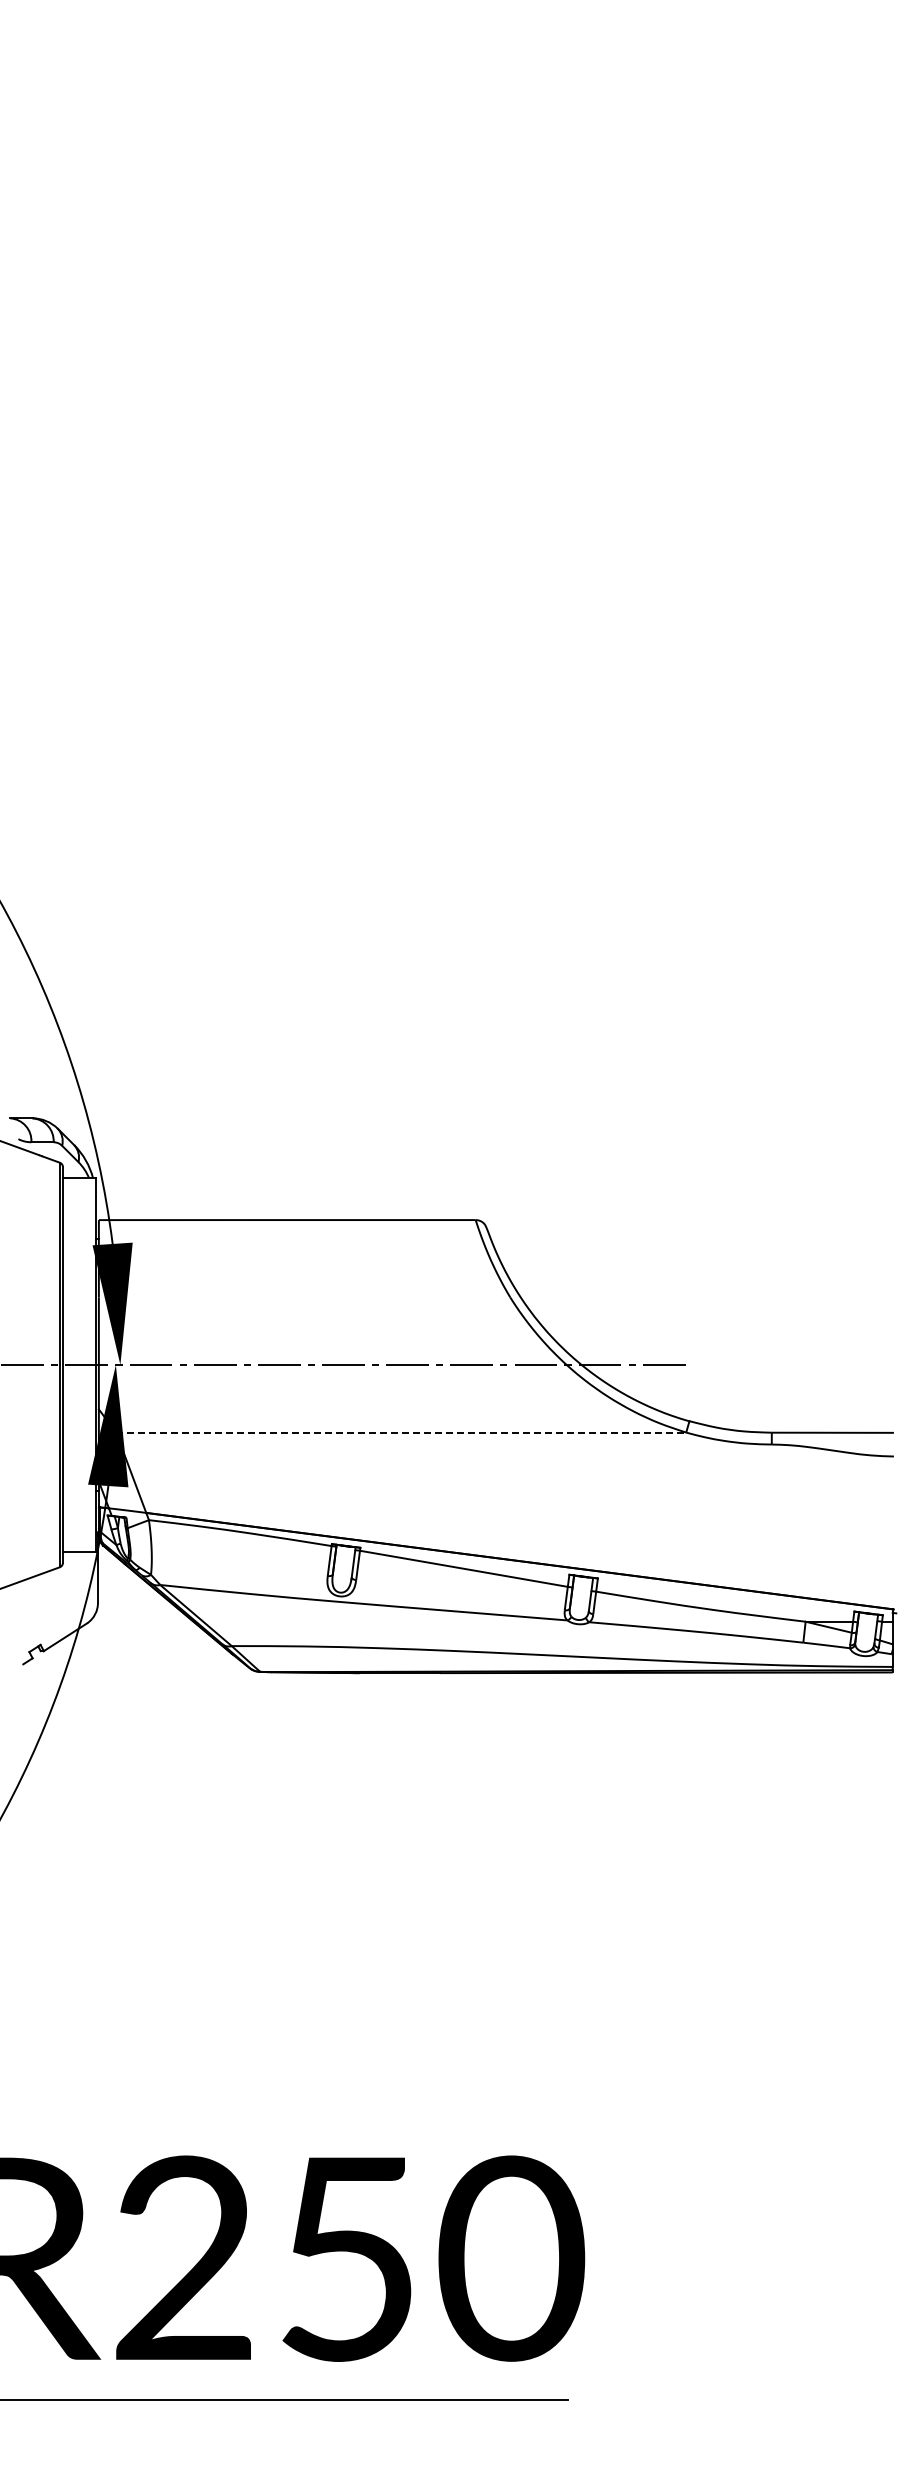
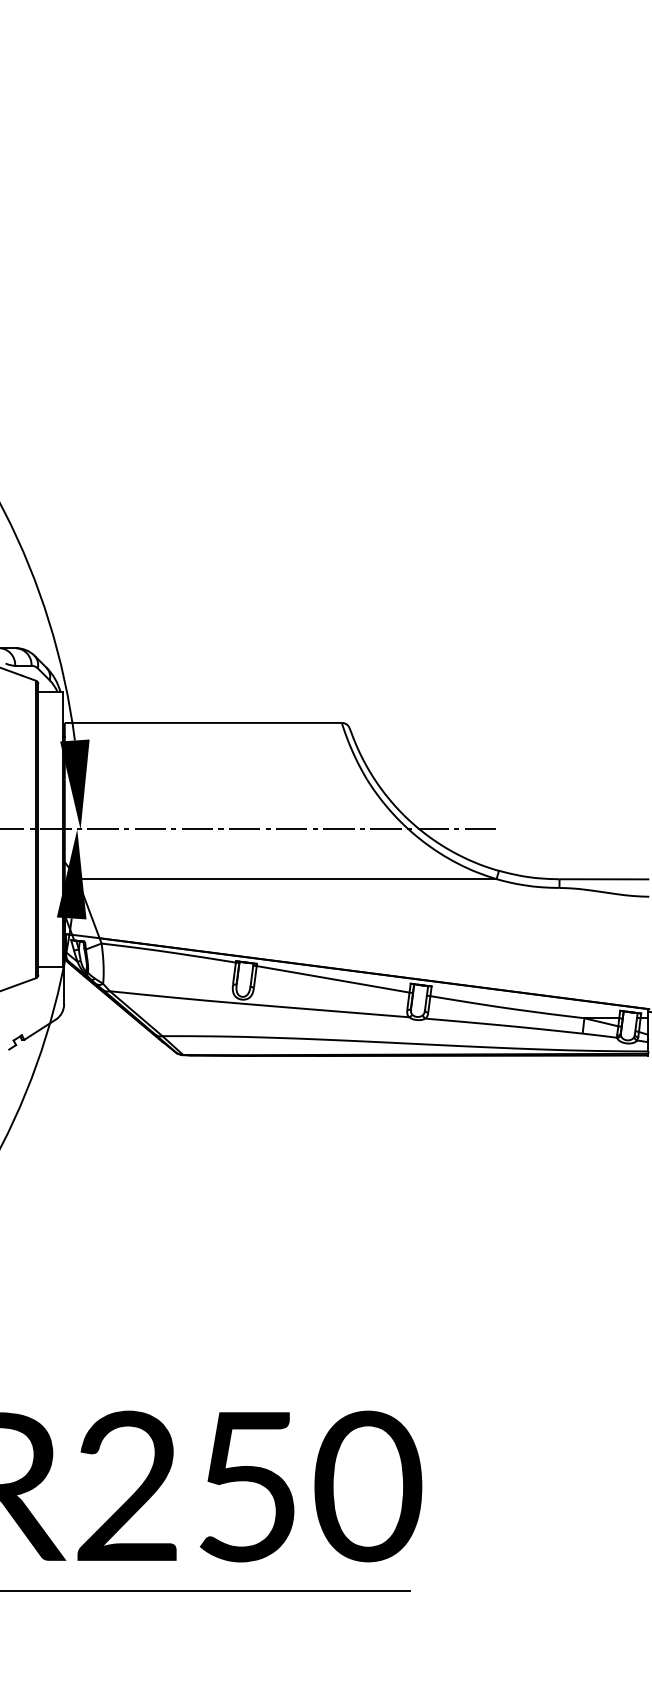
line: (401, 1432) -> (287, 879), dashed -> solid

